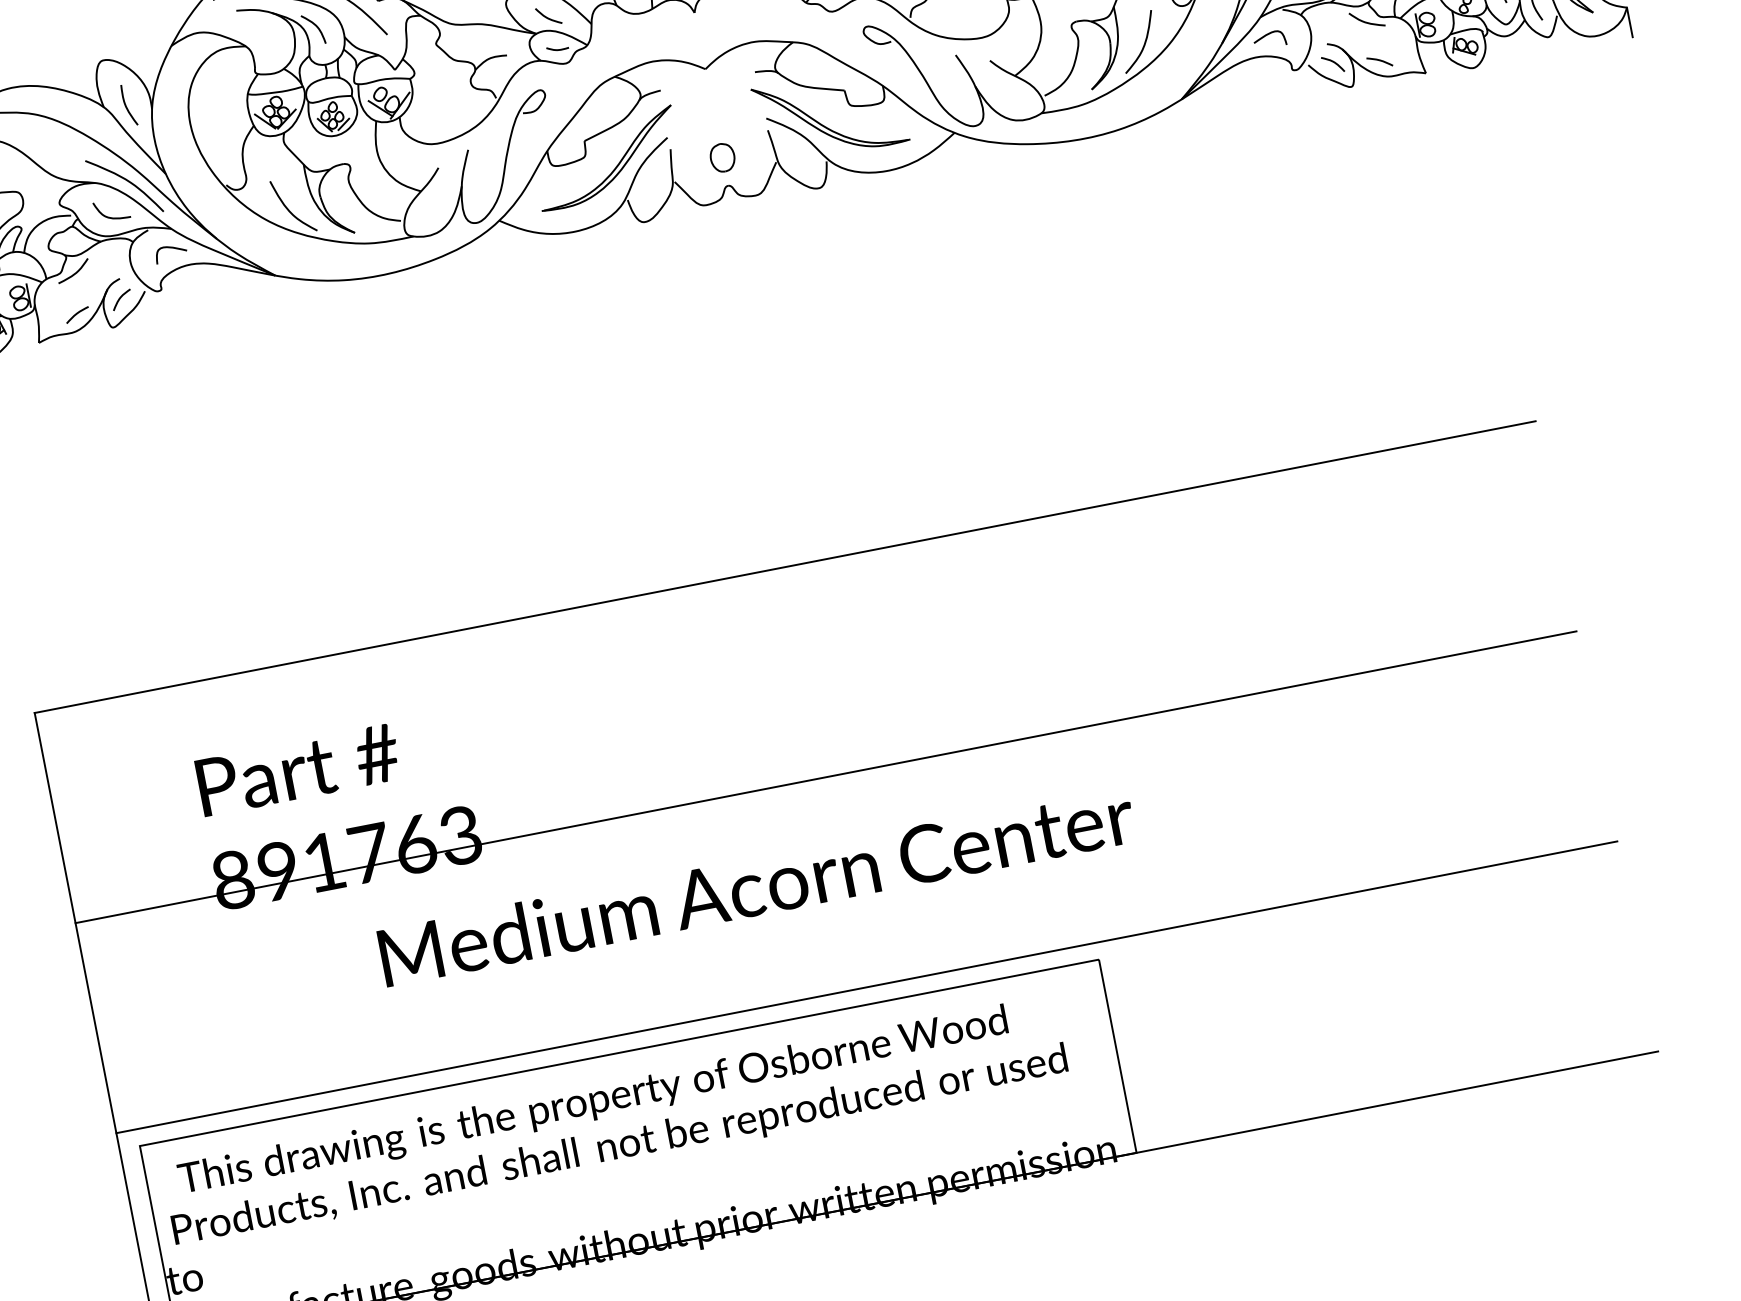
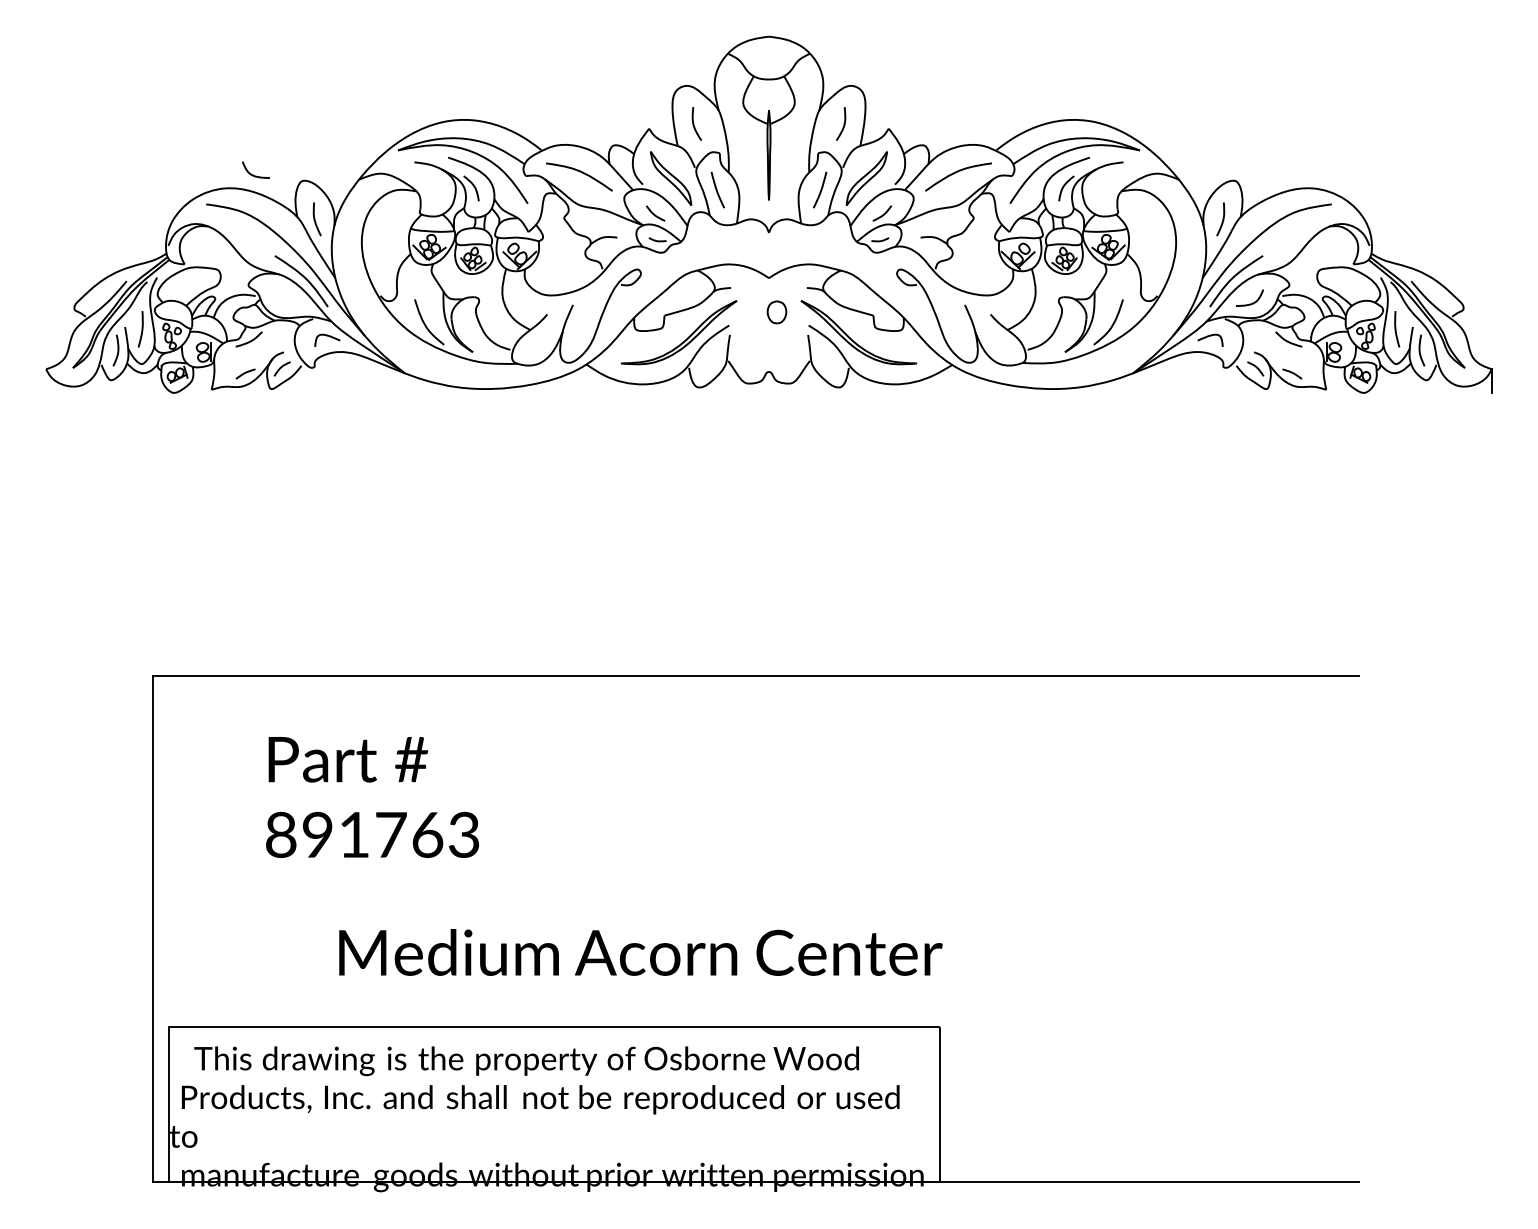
part: (722, 158) -> (776, 312), moved
curve: (109, 216) -> (253, 174), moved
line: (825, 777) -> (755, 844), removed
text: (756, 886) -> (640, 952), moved
line: (866, 987) -> (755, 1013), removed

